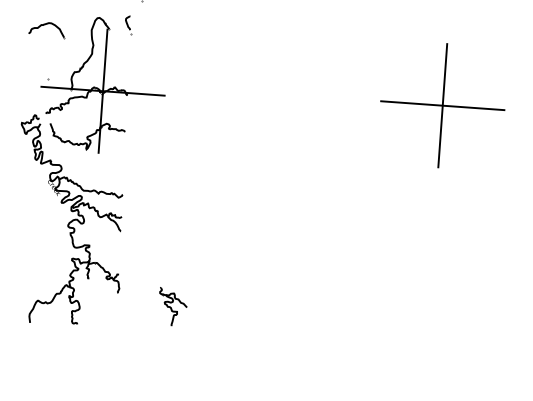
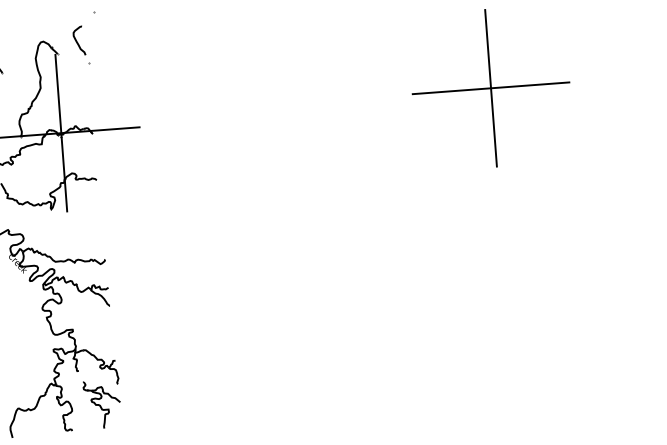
part: (128, 25) -> (81, 45), size x1.67
part: (173, 306) -> (103, 403), moved

